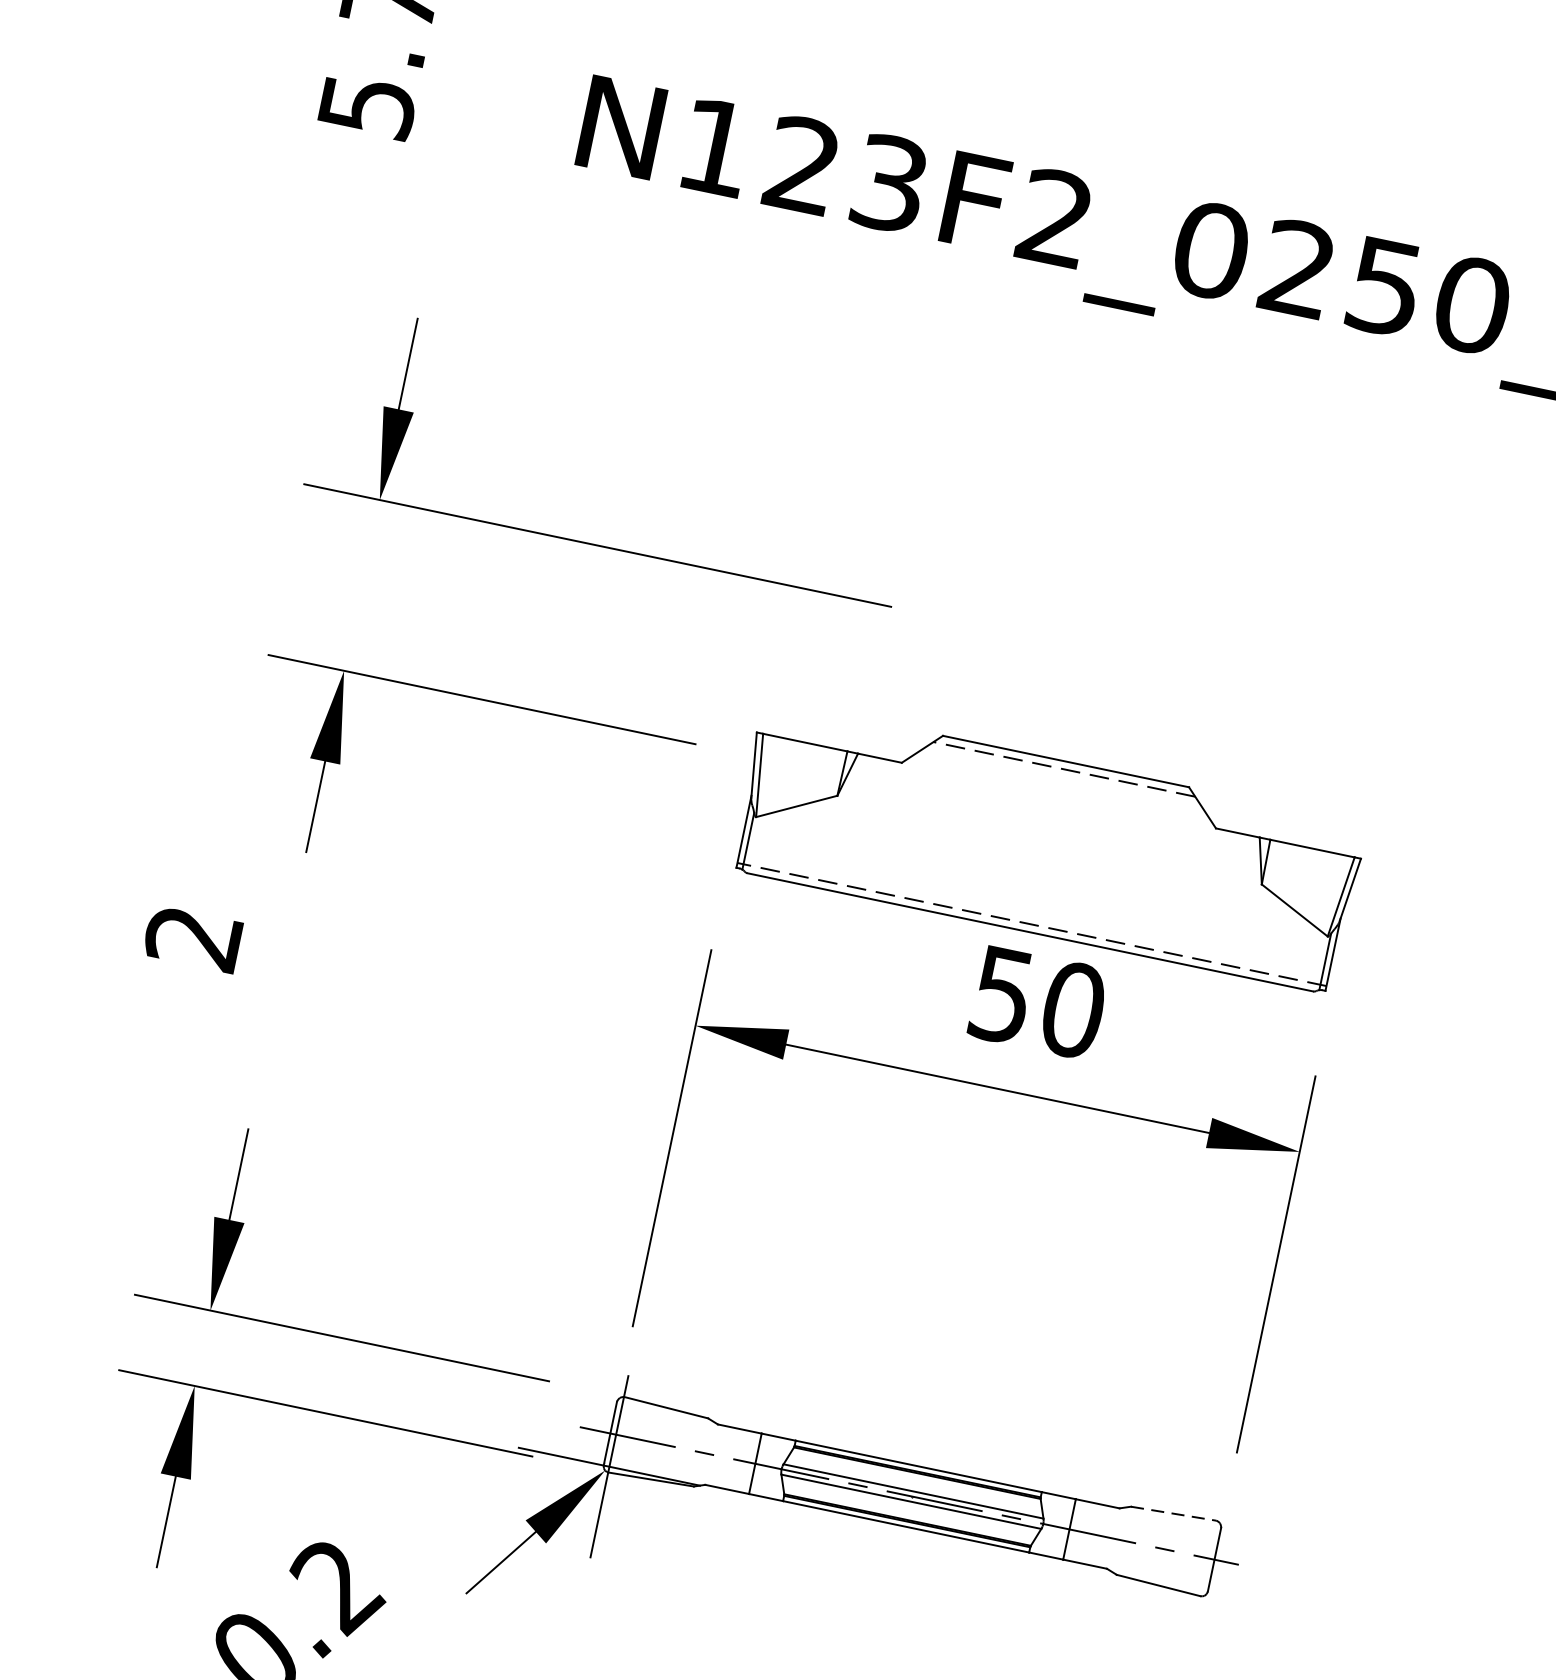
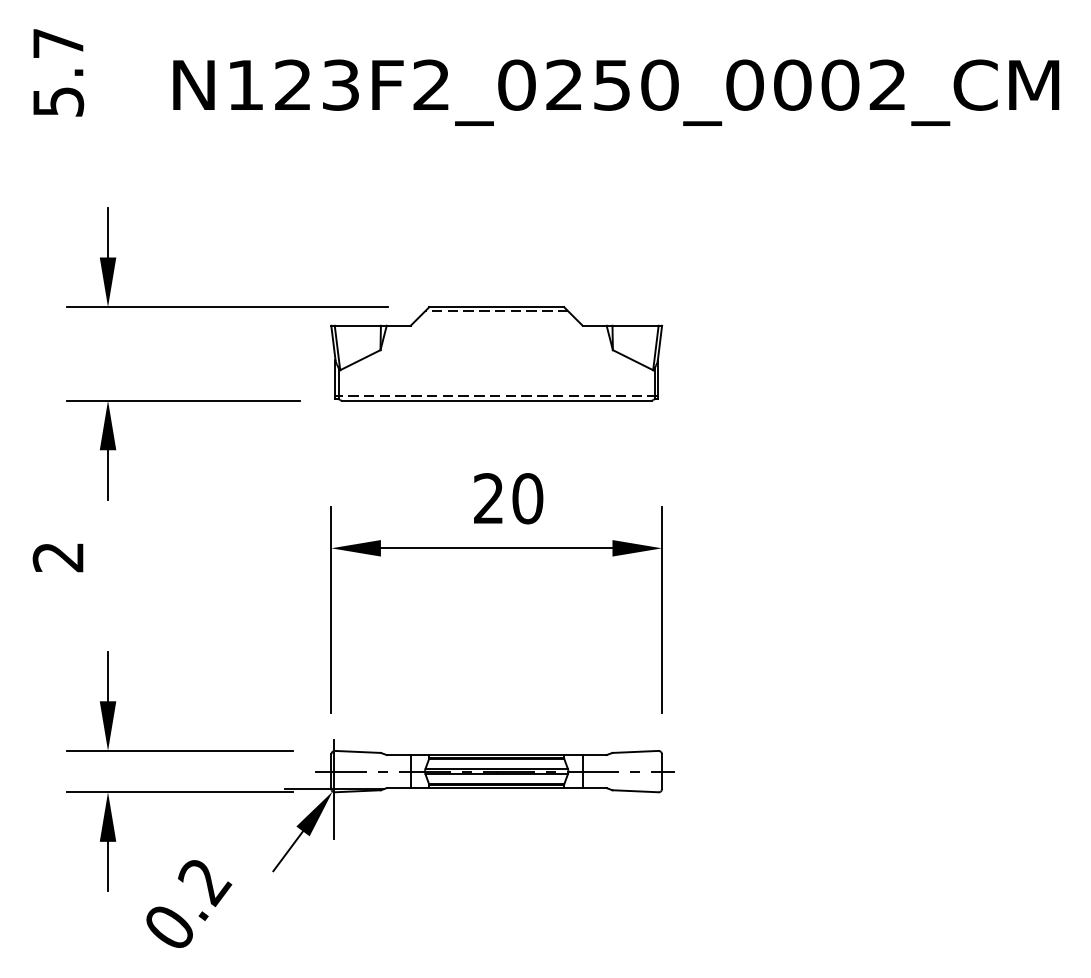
part: (1047, 846) -> (496, 353), moved
text: (1001, 994) -> (488, 498), 50 -> 20
line: (1175, 1513) -> (636, 751), dashed -> solid

